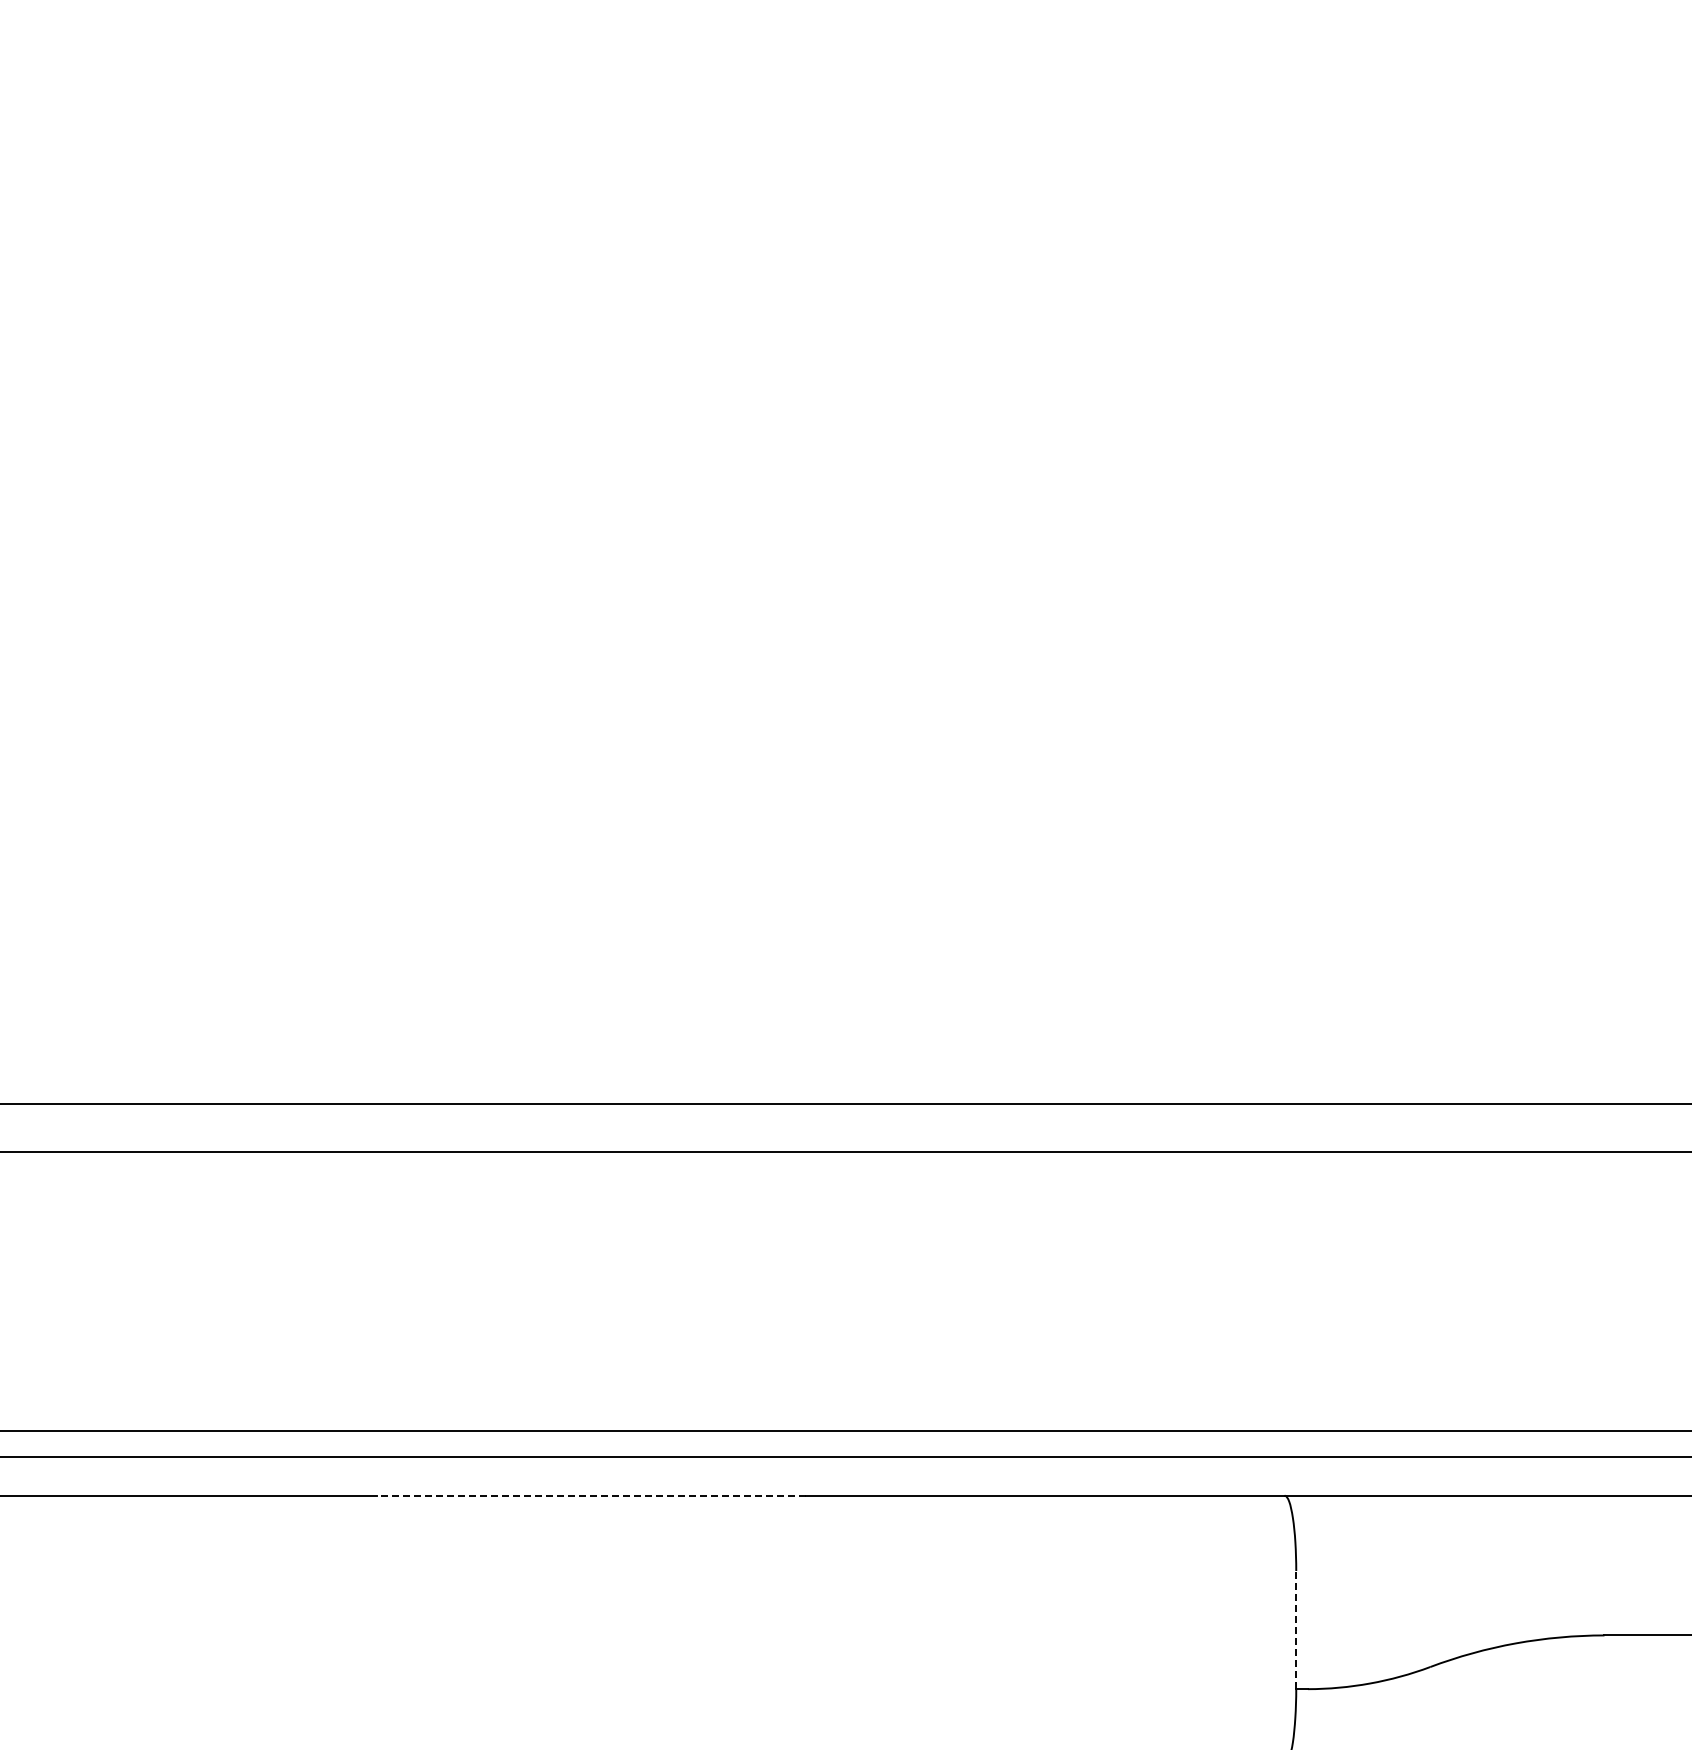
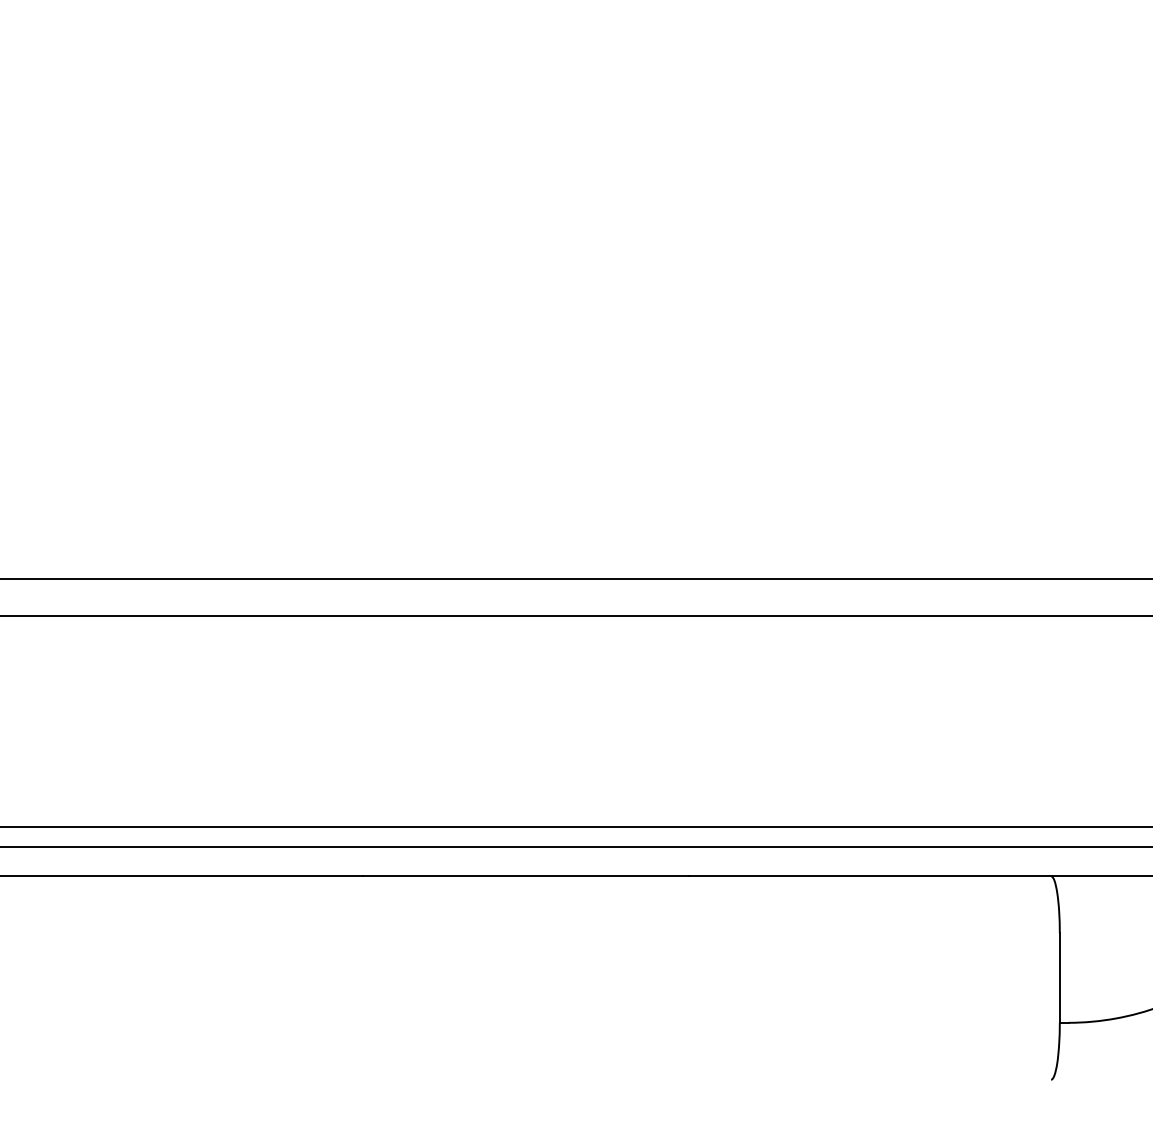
line: (591, 1495) -> (525, 876), dashed -> solid
line: (1296, 1629) -> (1060, 977), dashed -> solid

